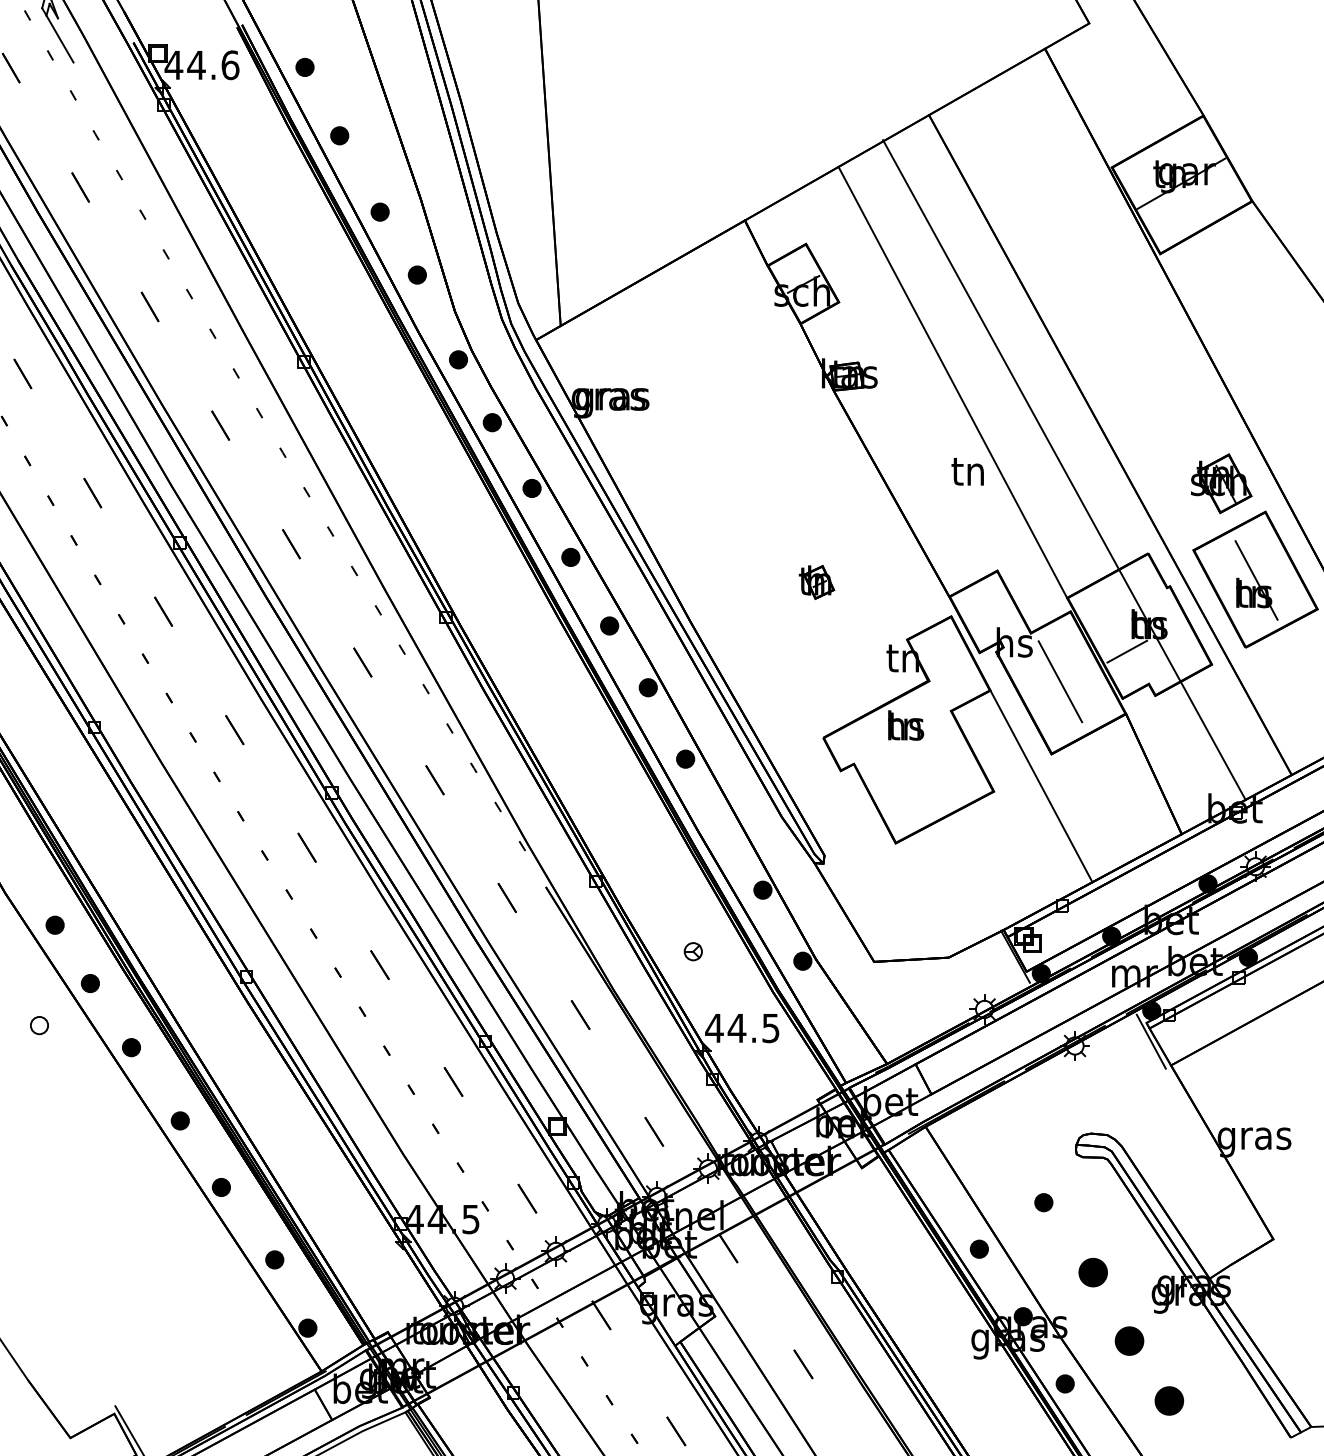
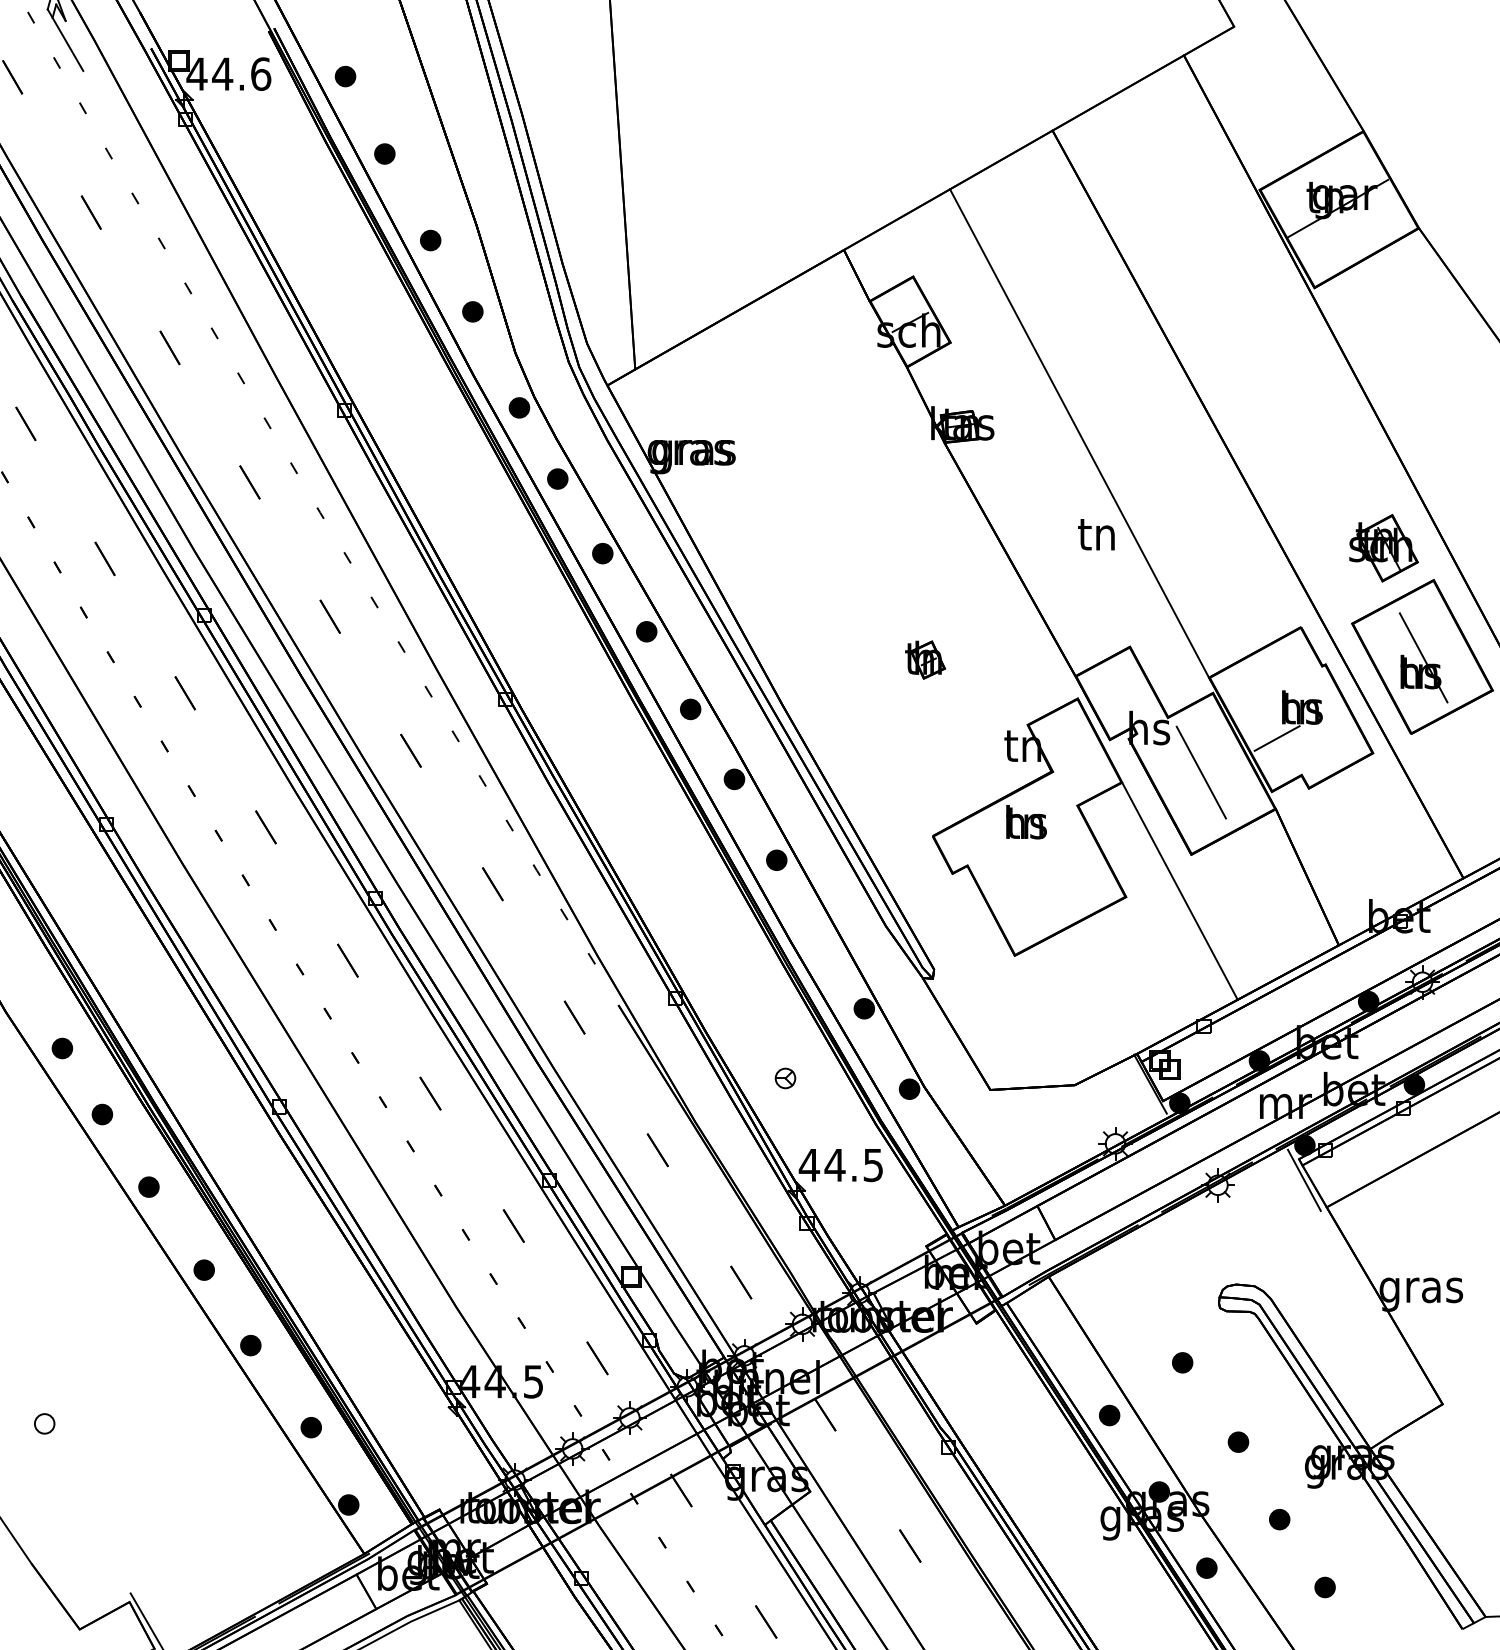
line: (1064, 470) -> (1258, 504), moved
part: (39, 1025) -> (44, 1423), moved
part: (1092, 1272) -> (1237, 1441), size x0.62
part: (1129, 1340) -> (1279, 1518), size x0.62
part: (1169, 1400) -> (1324, 1586), size x0.62

